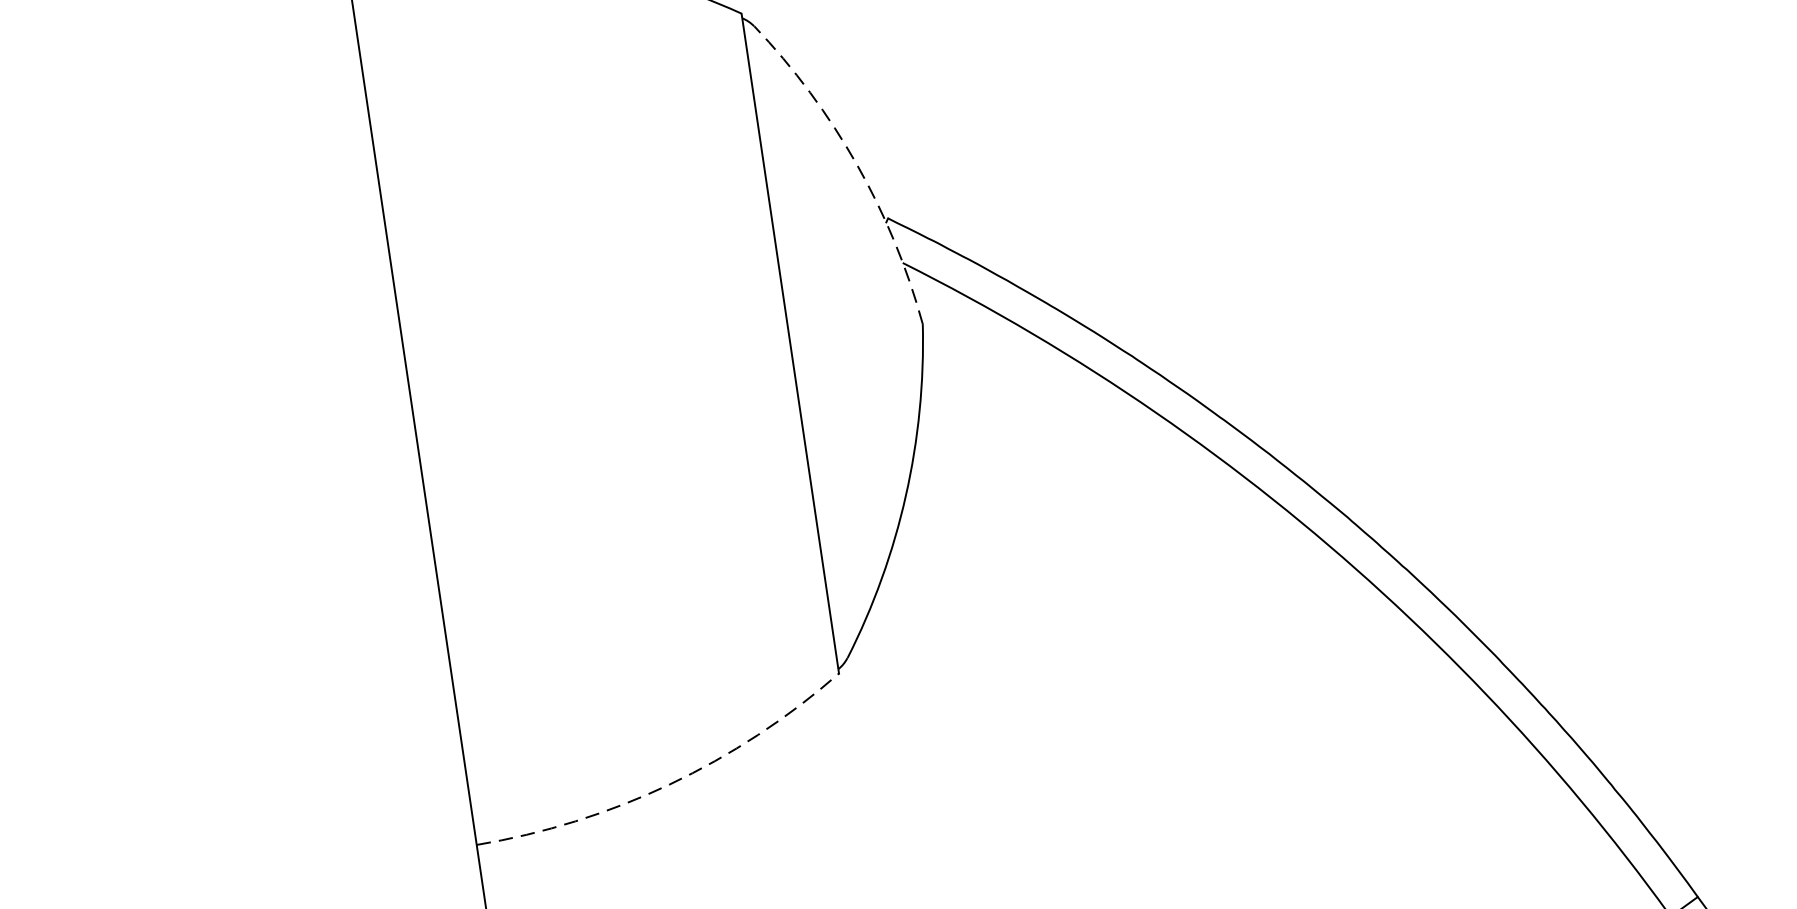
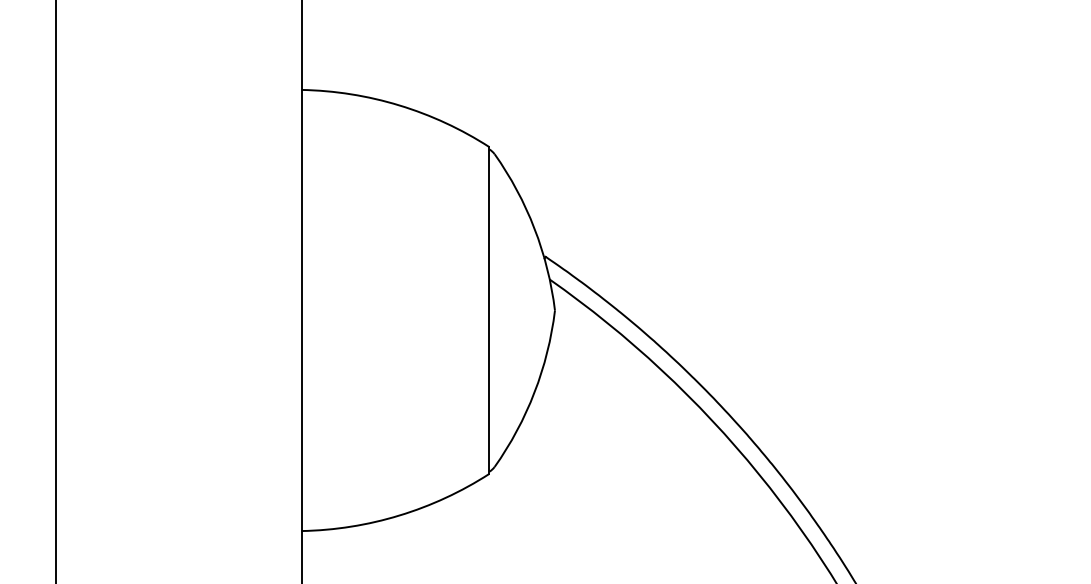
arc: (856, 164) -> (534, 228), dashed -> solid
arc: (669, 784) -> (399, 515), dashed -> solid

